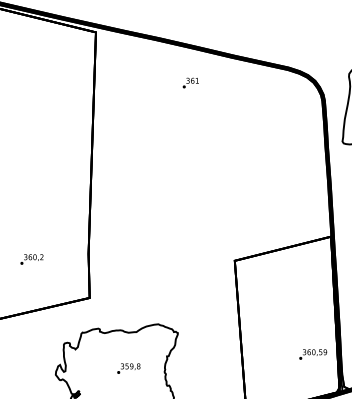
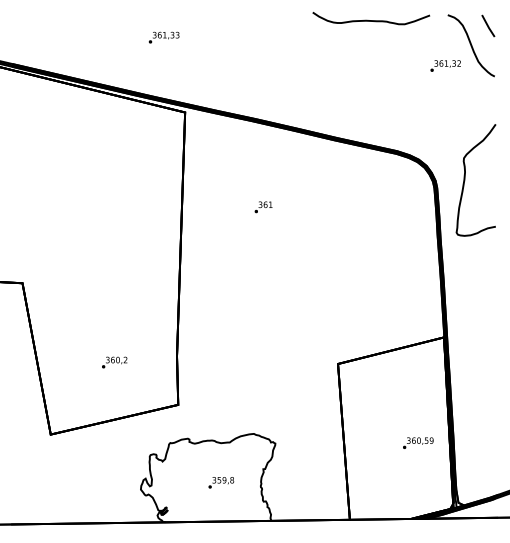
text: (190, 83) -> (263, 207), moved
text: (313, 353) -> (418, 442), moved

